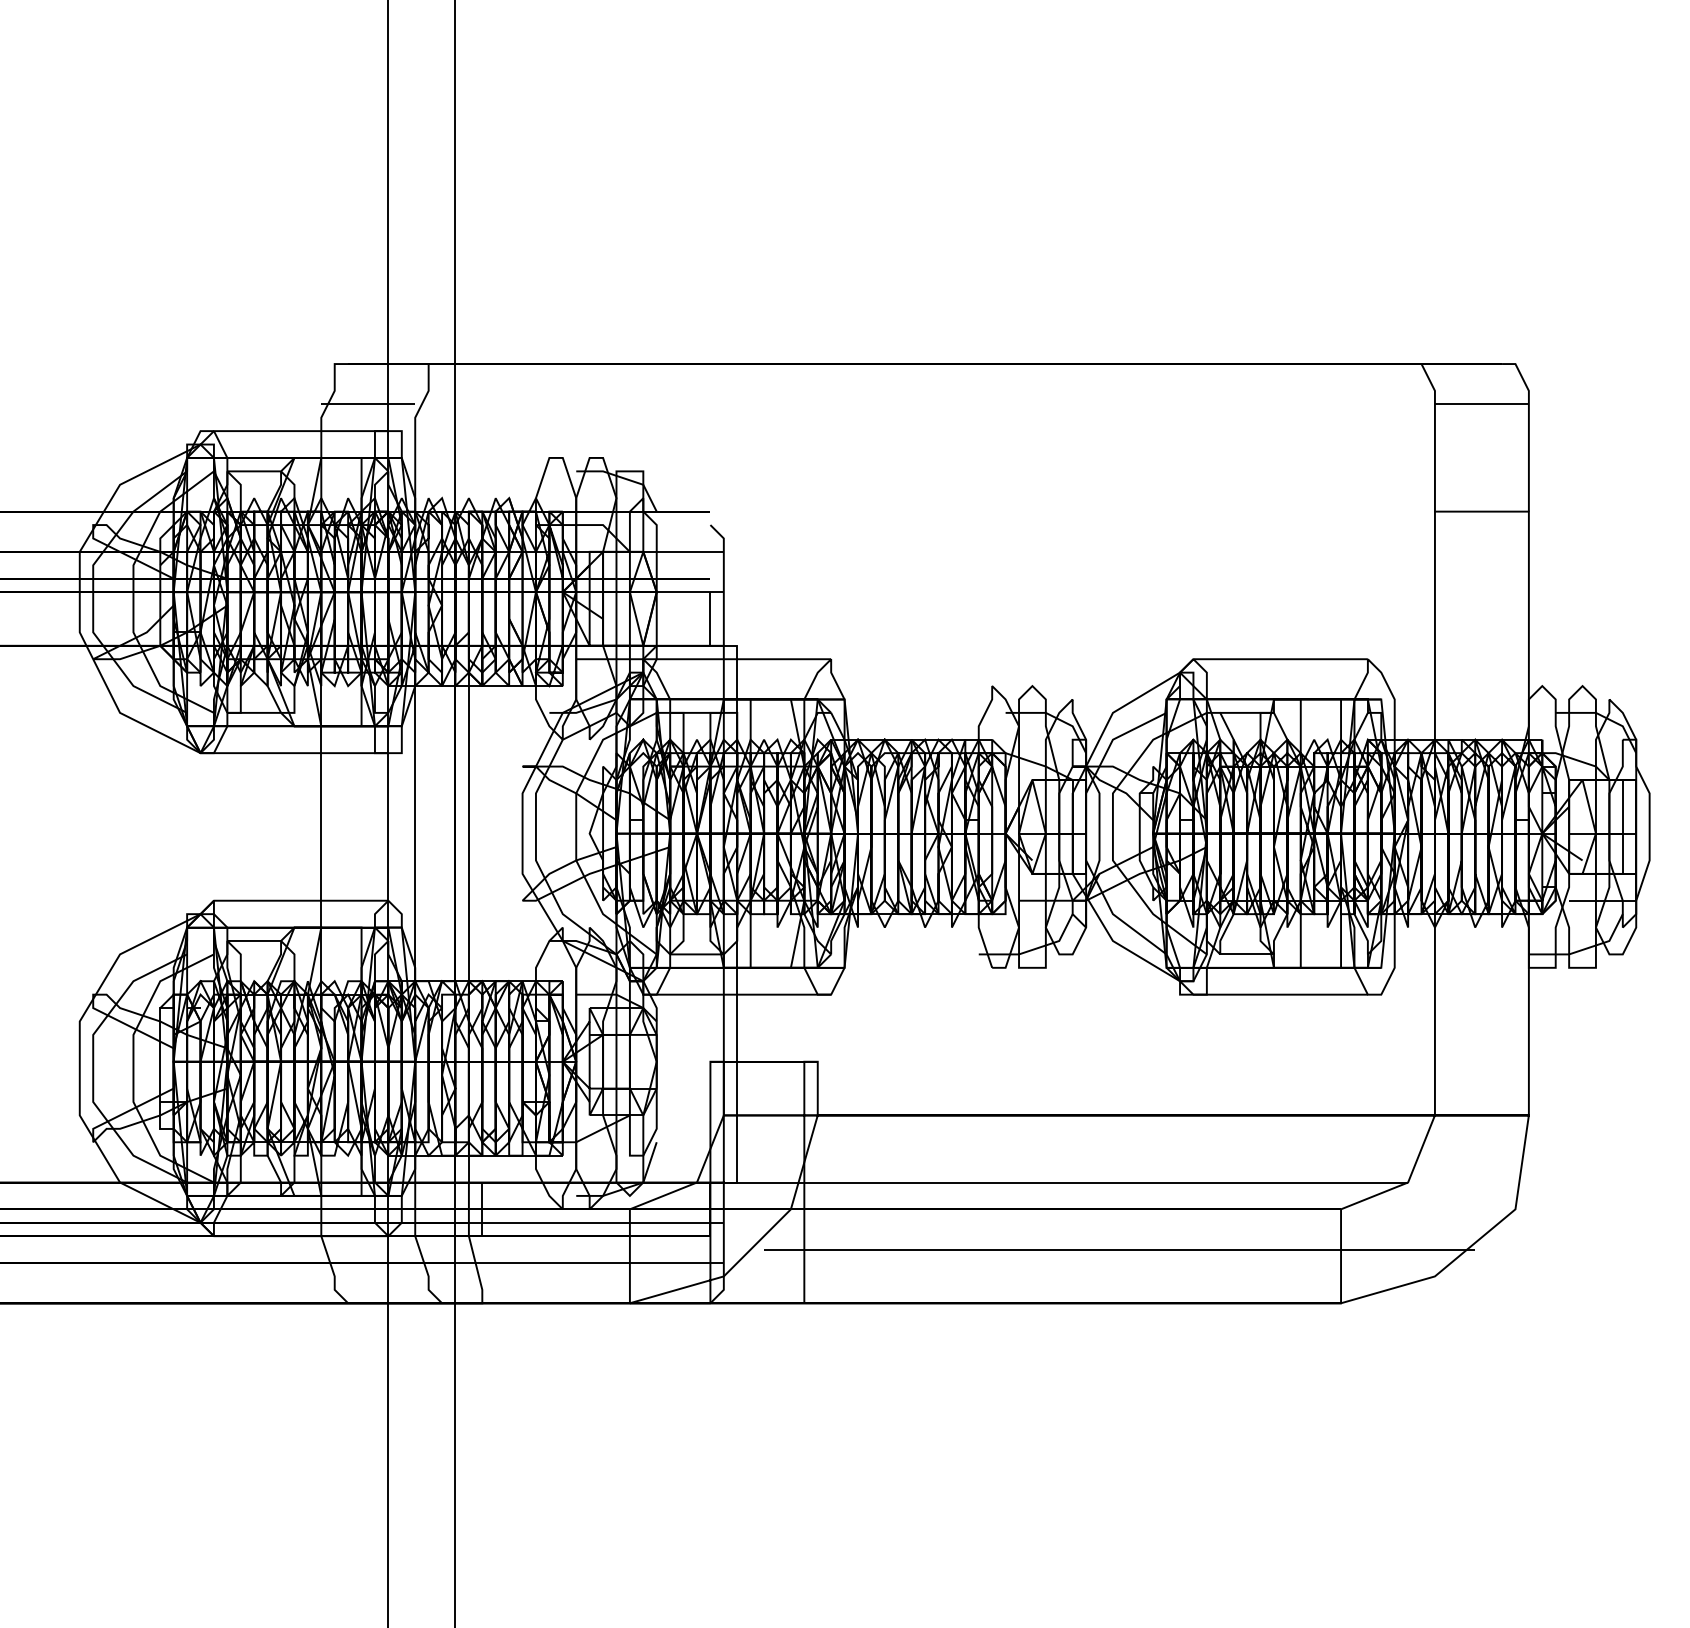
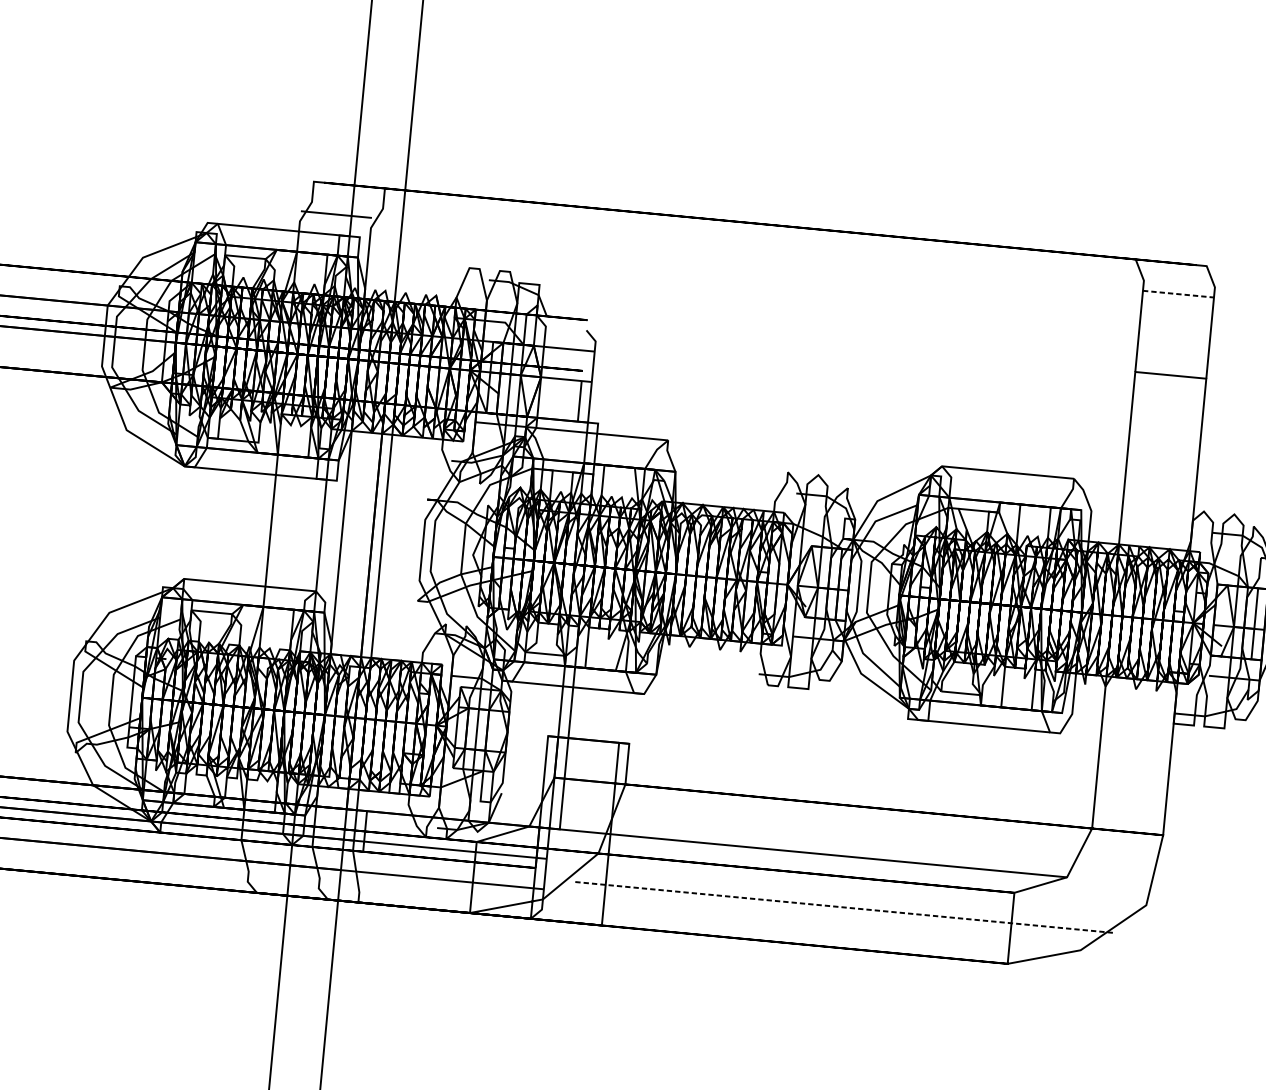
line: (1481, 404) -> (1178, 294), solid -> dashed
line: (1119, 1249) -> (844, 907), solid -> dashed

